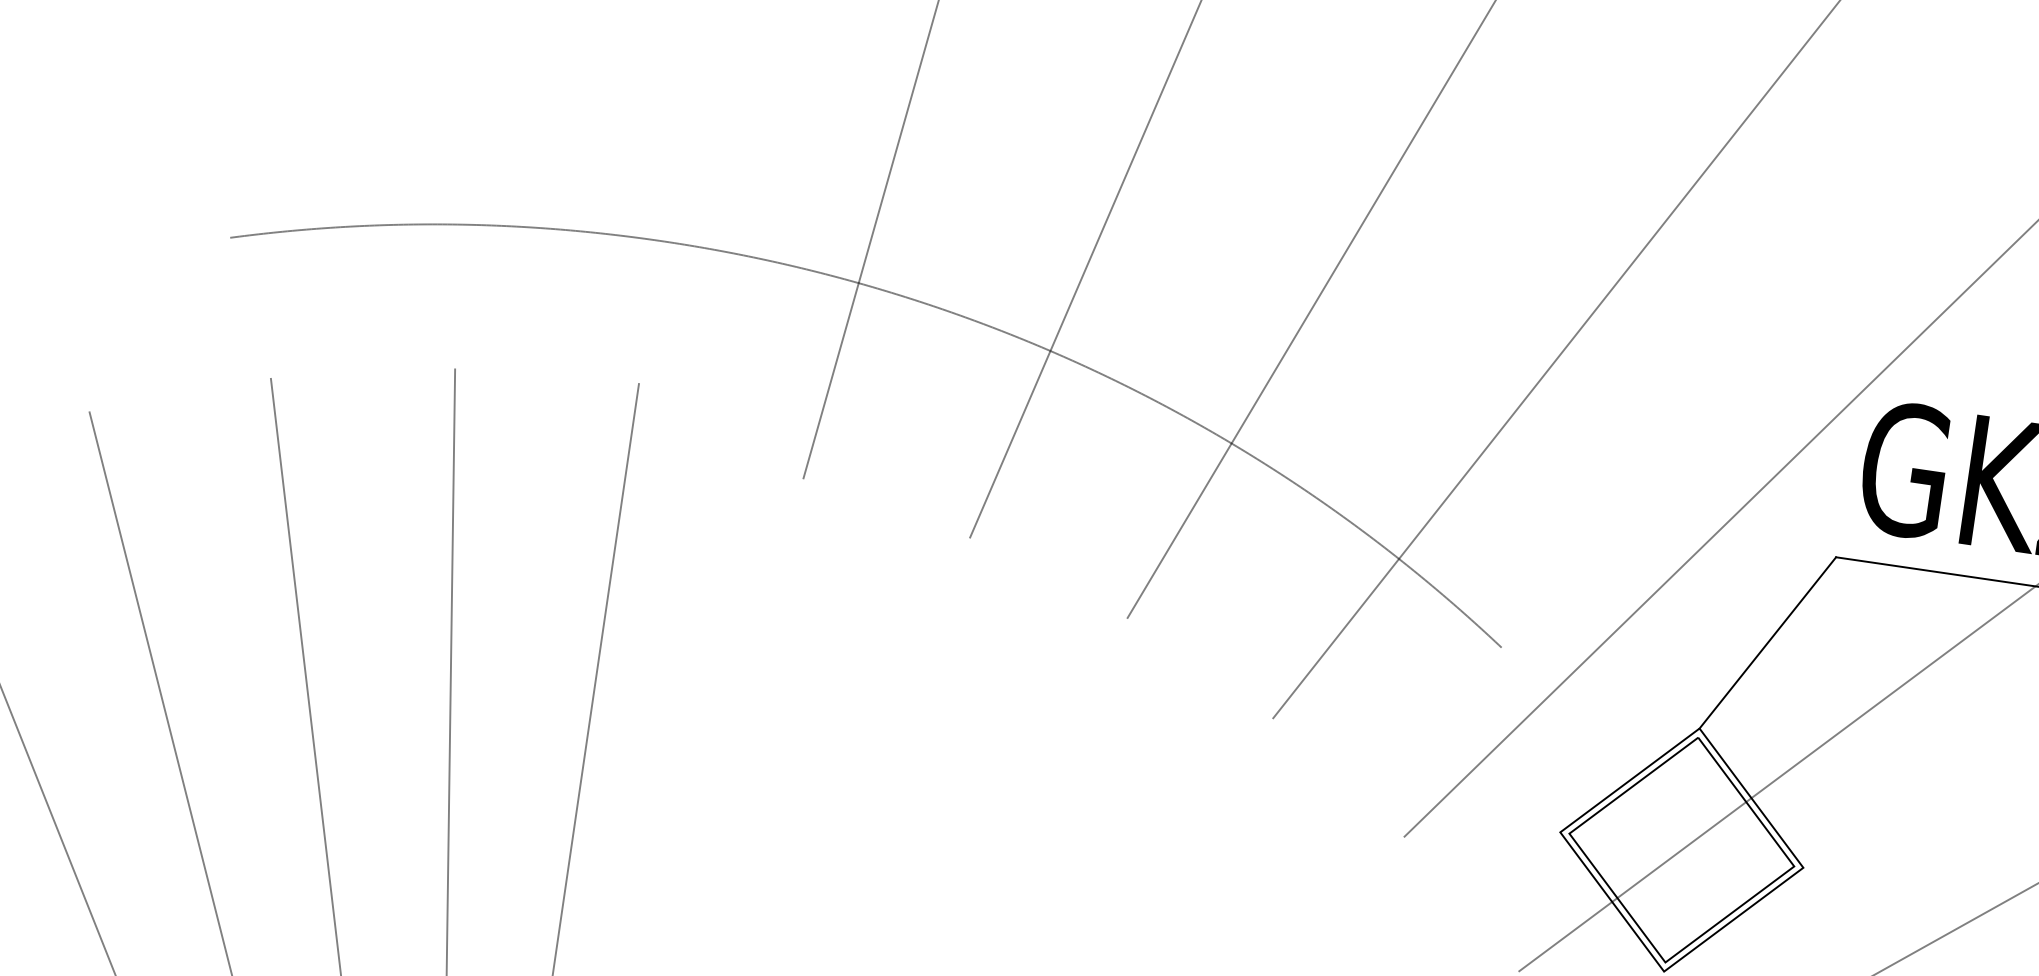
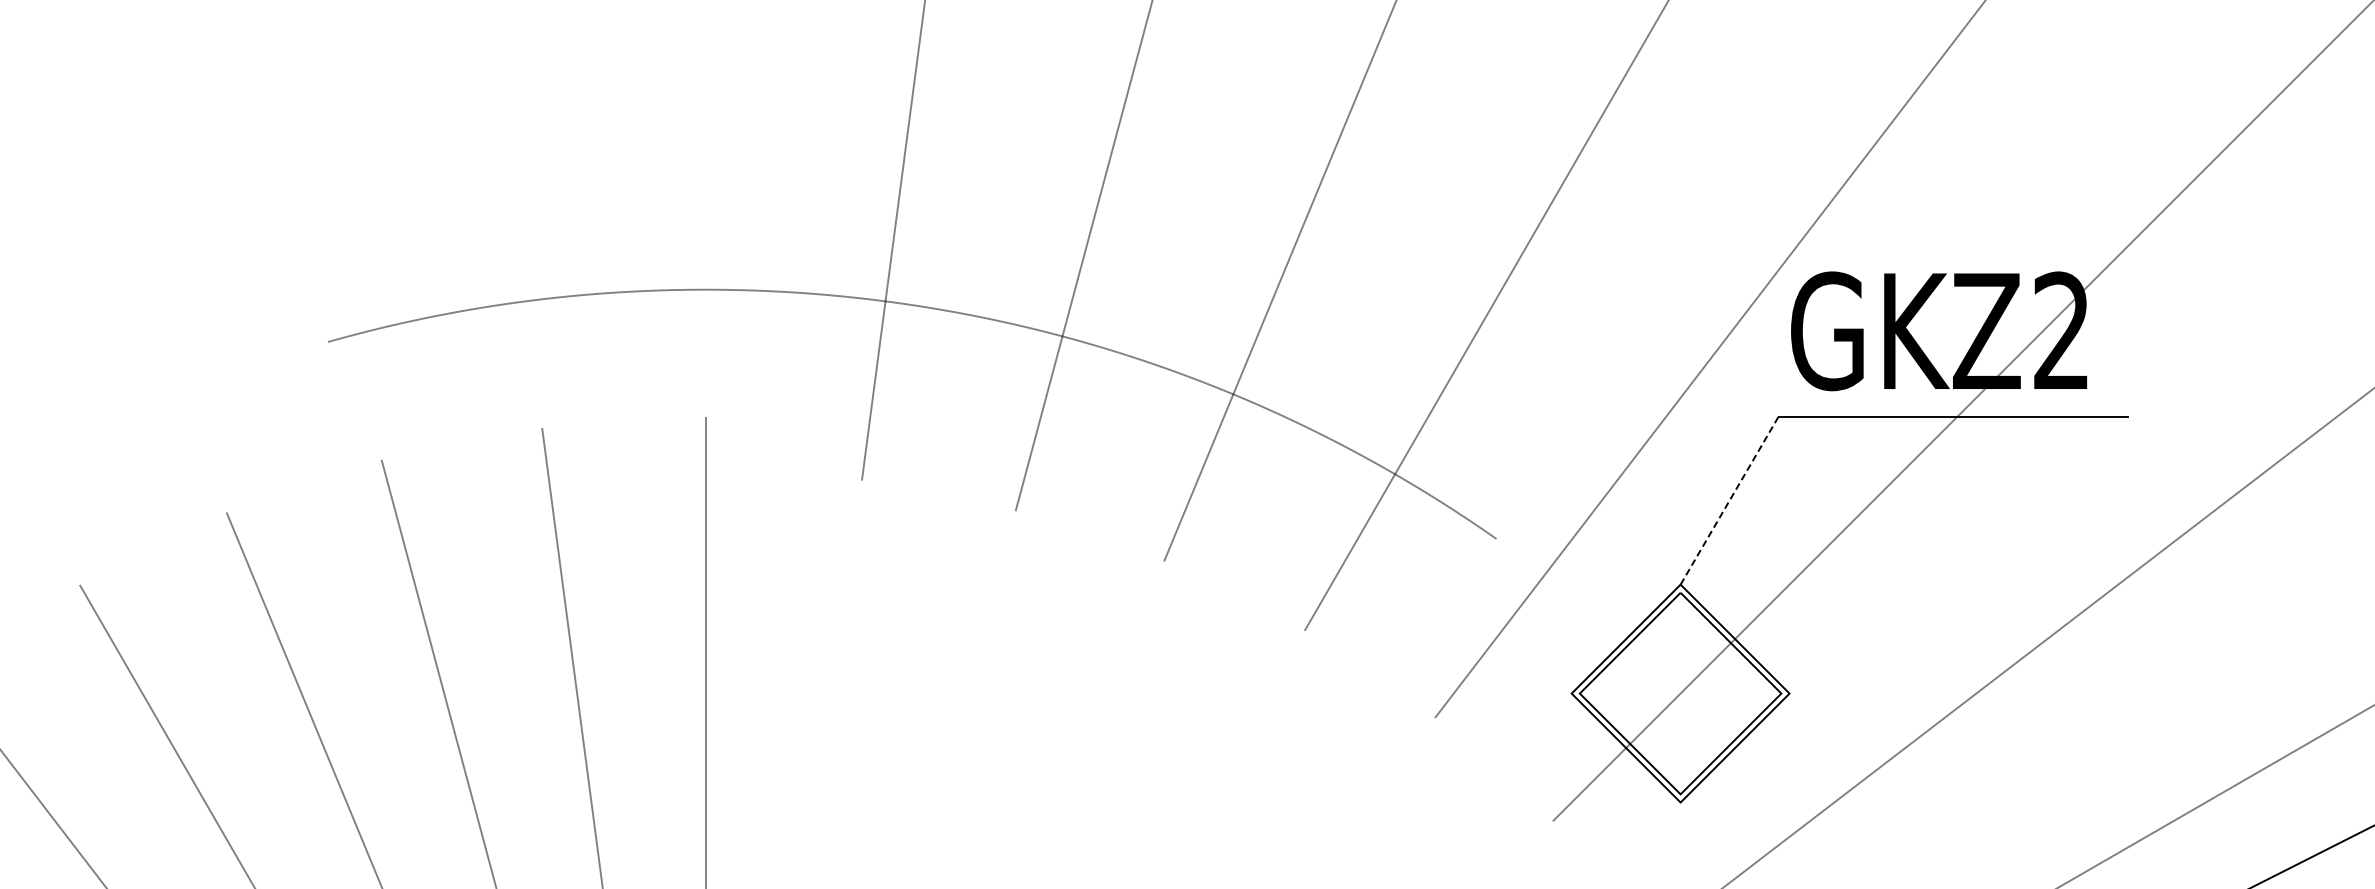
line: (1767, 642) -> (1729, 500), solid -> dashed

